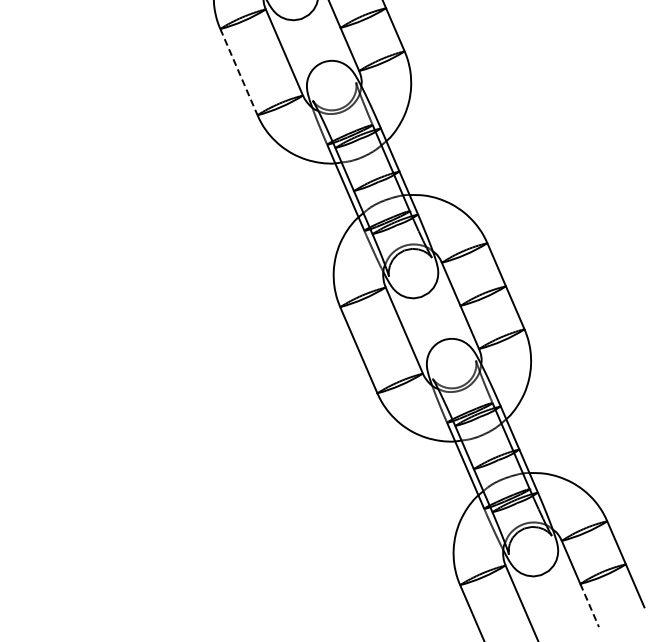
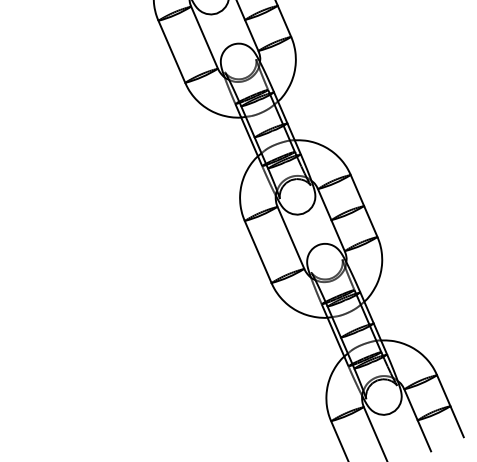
line: (238, 72) -> (171, 52), dashed -> solid
line: (589, 605) -> (424, 435), dashed -> solid

